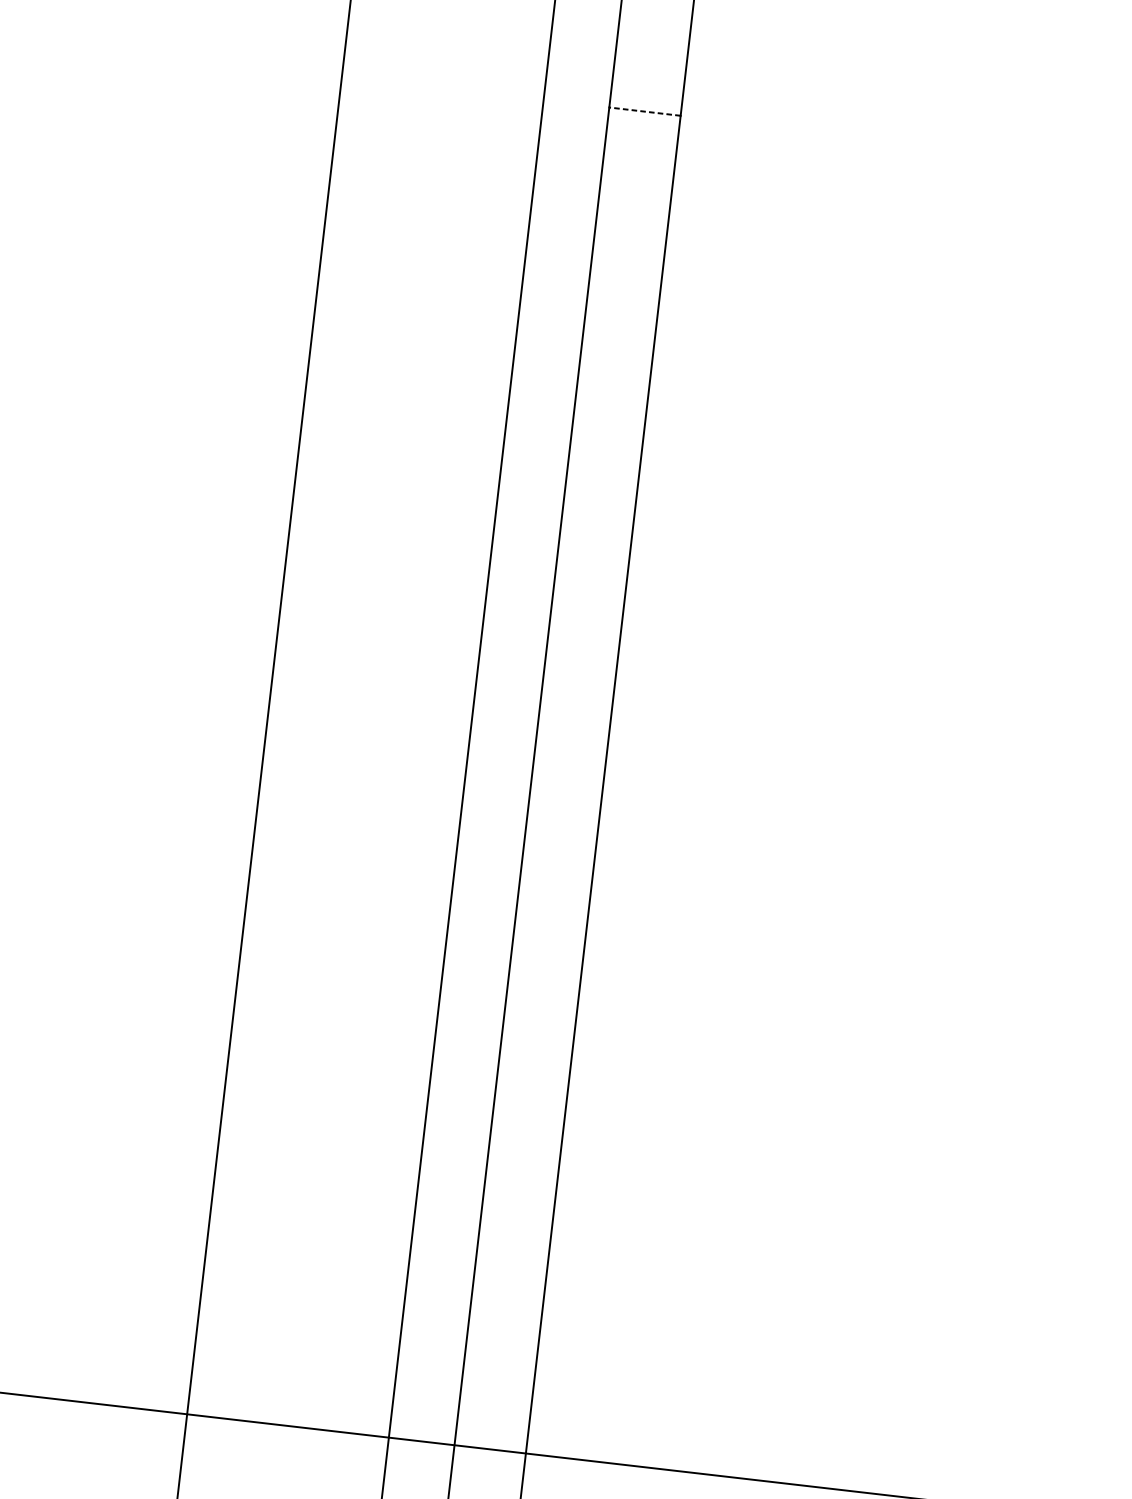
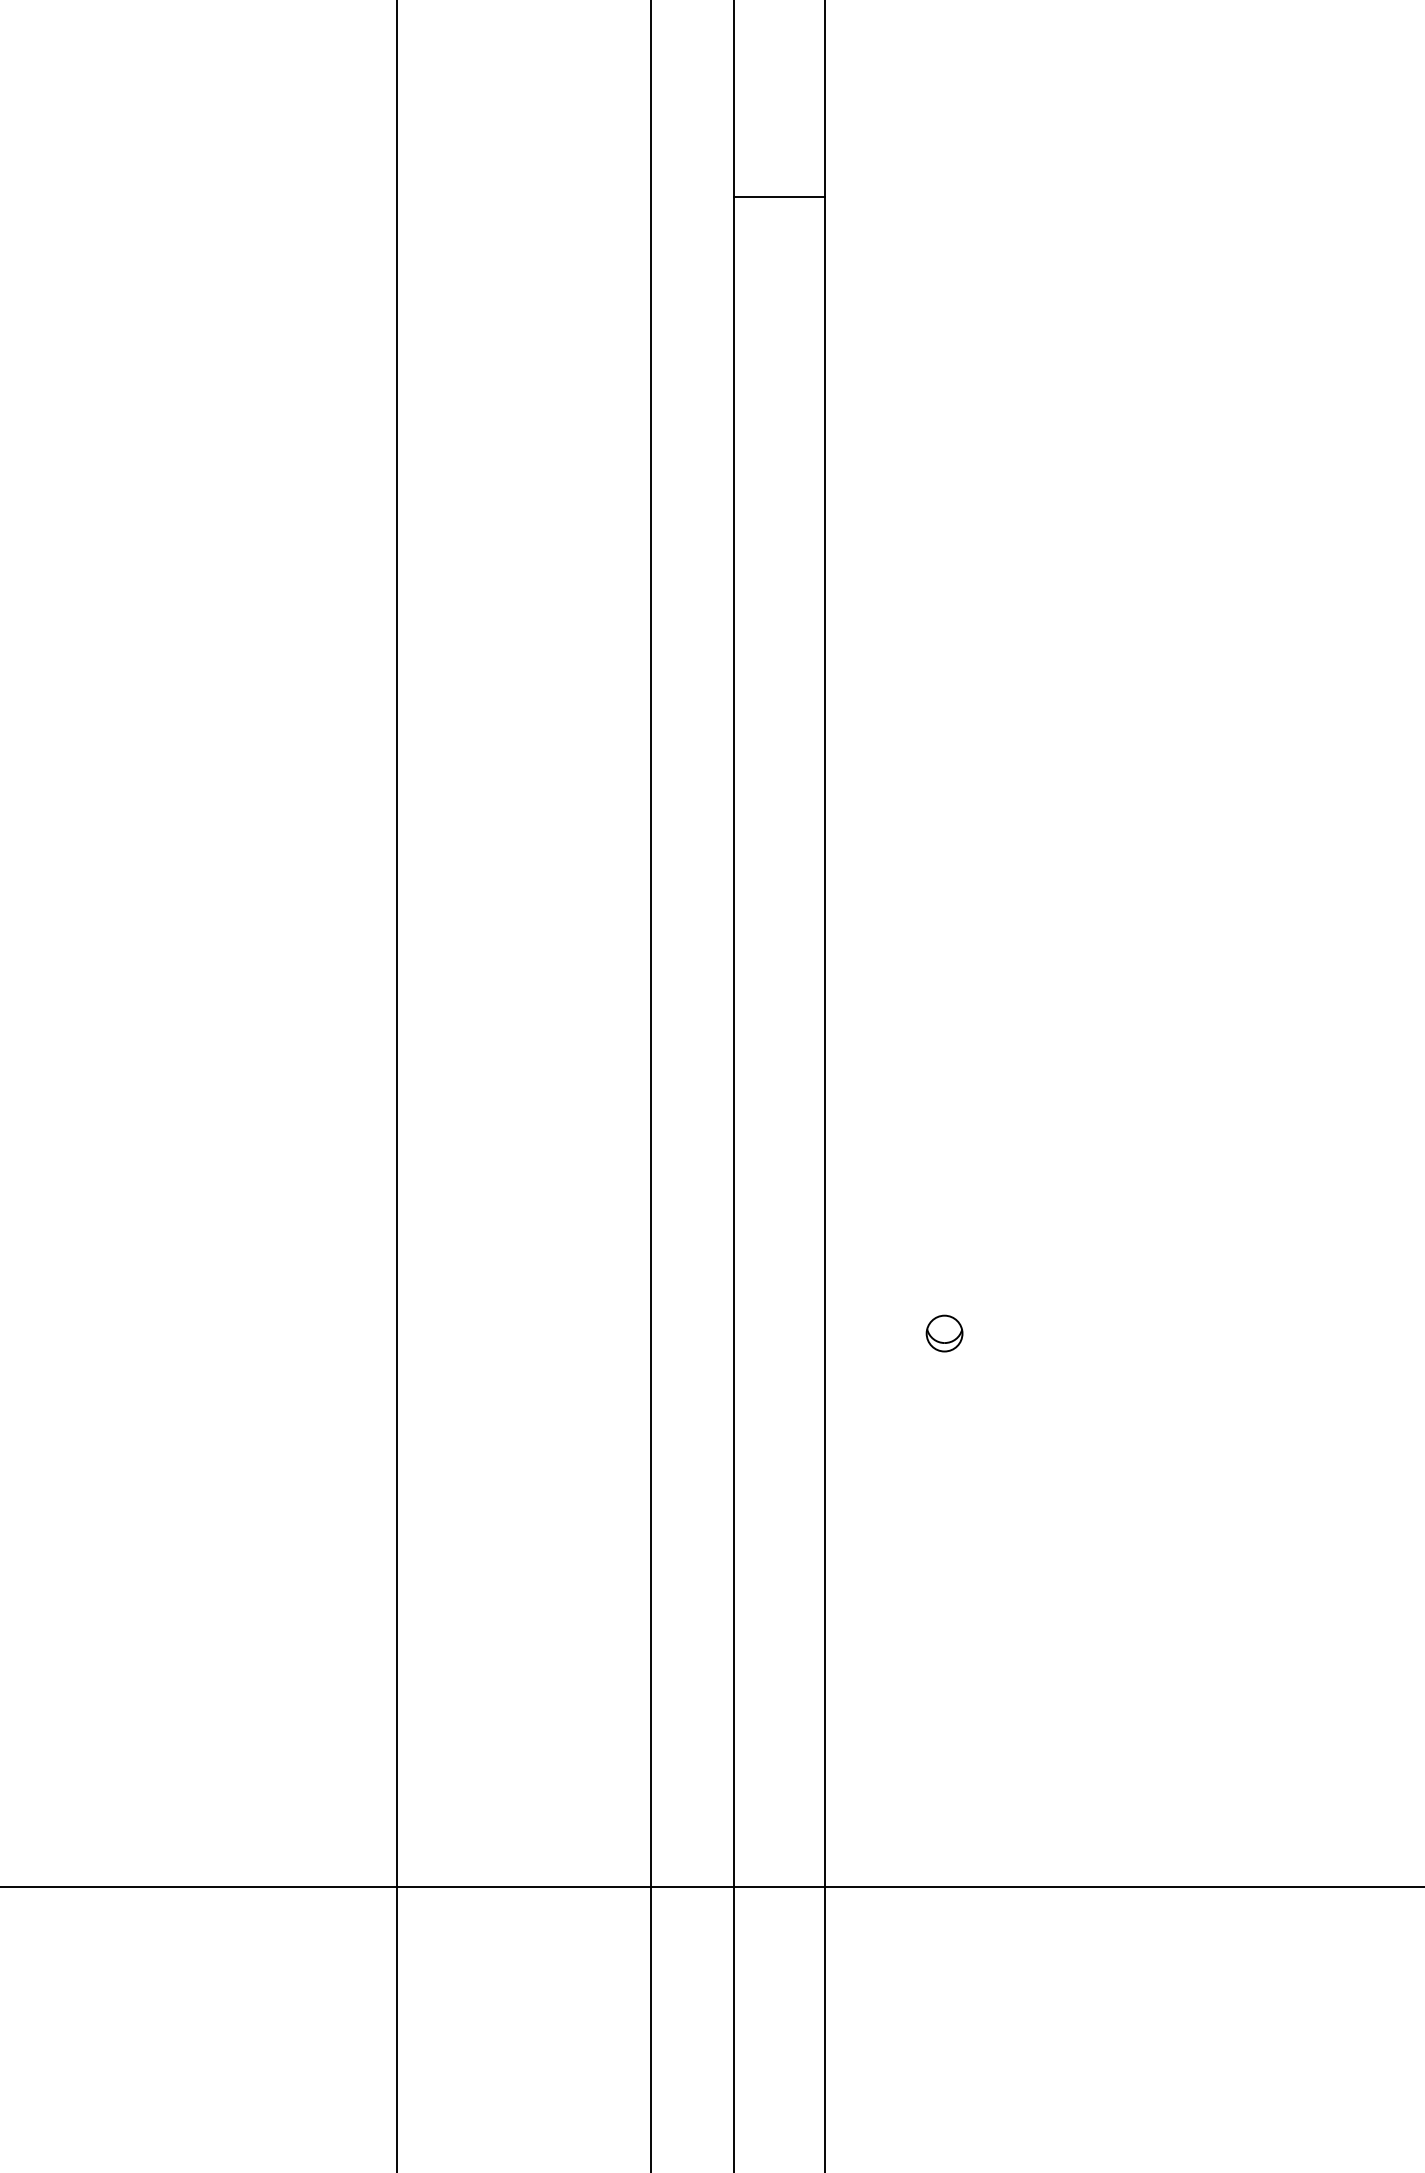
line: (644, 111) -> (778, 196), dashed -> solid
part: (671, 1026) -> (944, 1333), added

